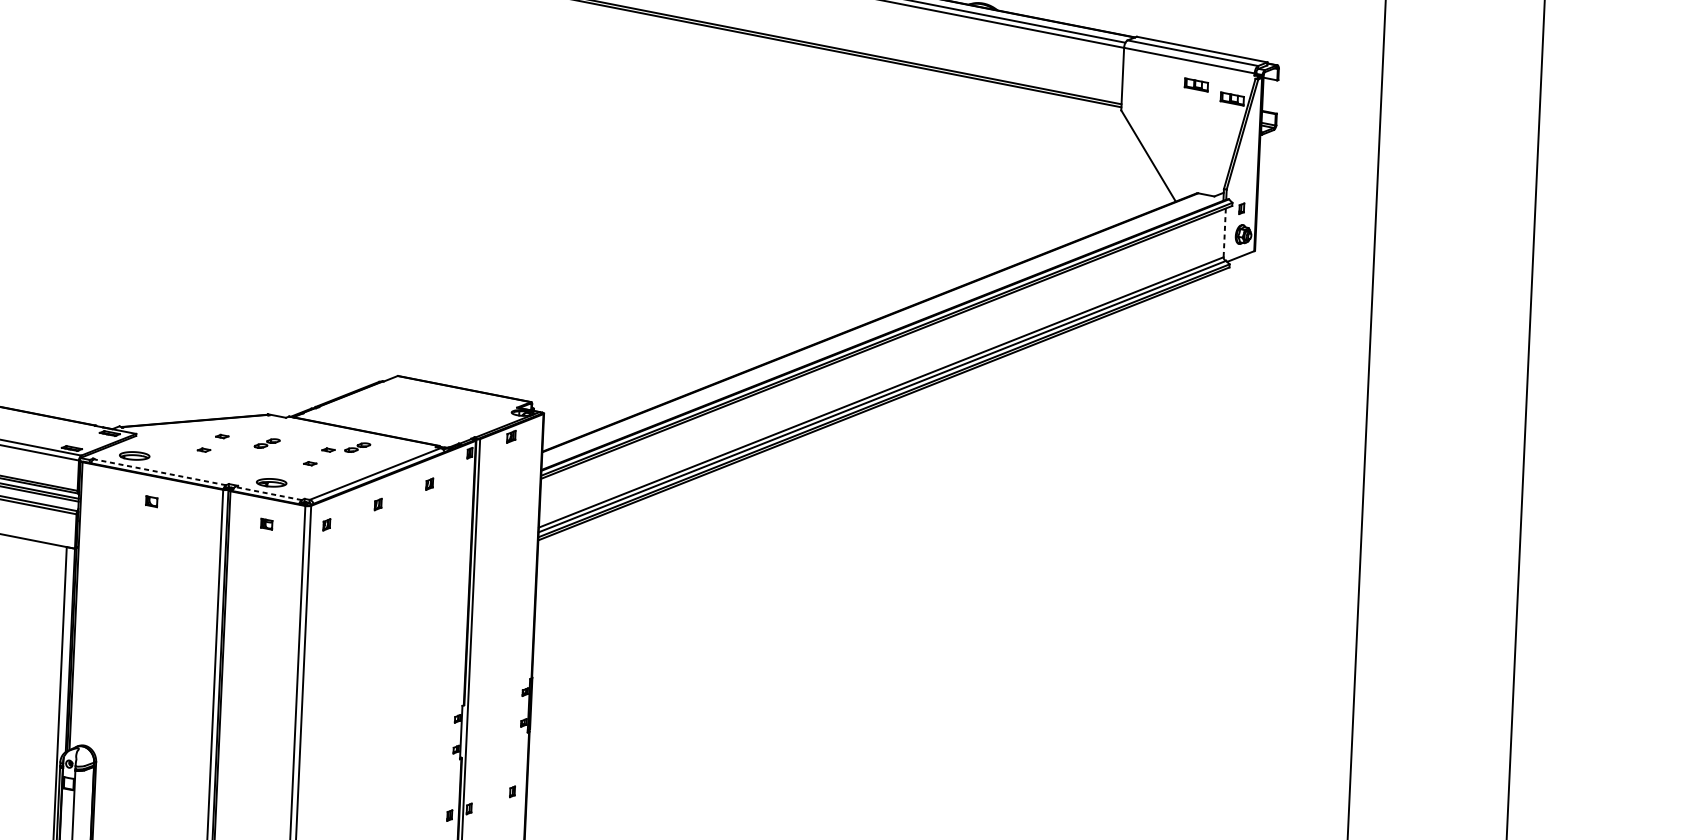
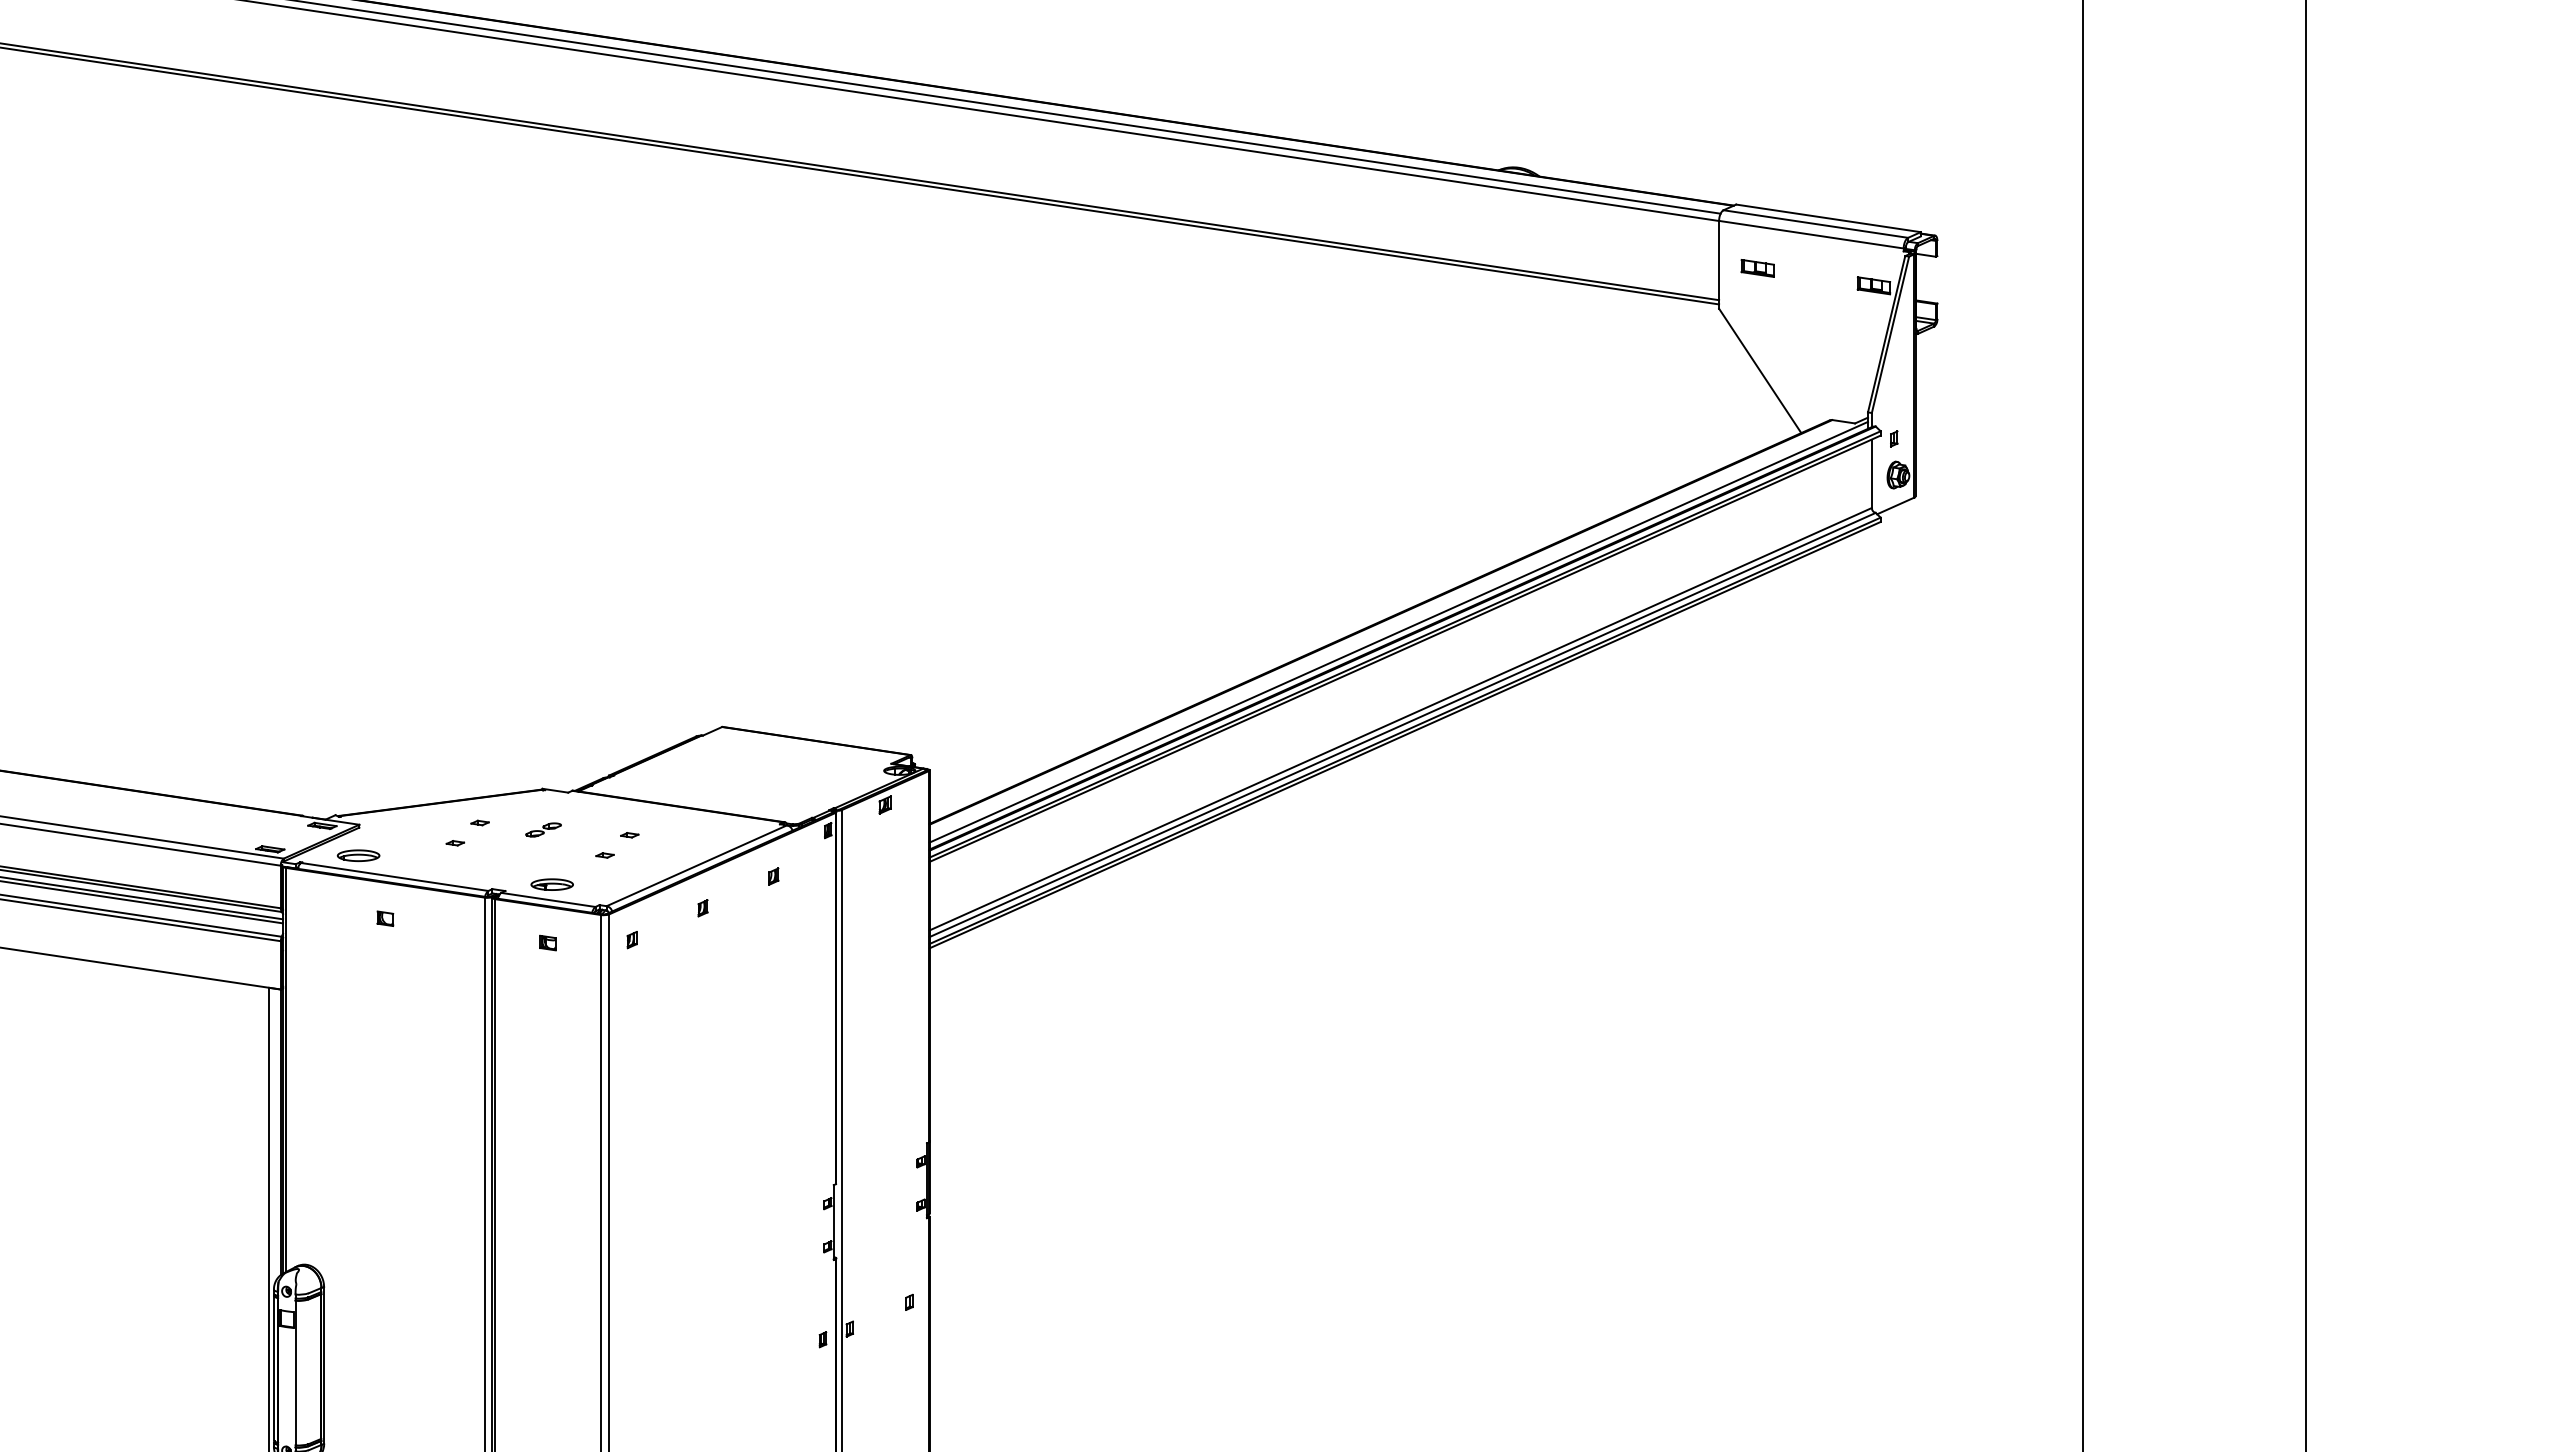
part: (1196, 85) -> (1757, 268), moved
line: (1224, 233) -> (1871, 474), dashed -> solid
line: (882, 329) -> (1398, 631), added
part: (357, 447) -> (670, 829), removed
line: (159, 471) -> (394, 876), dashed -> solid
line: (268, 493) -> (548, 899), dashed -> solid

